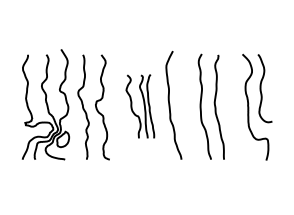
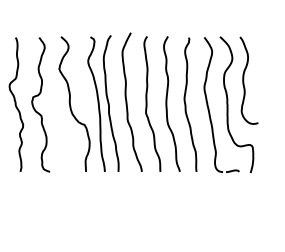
part: (140, 106) -> (89, 103), size x1.67
curve: (186, 106) -> (148, 103), added
part: (234, 109) -> (209, 107), added

